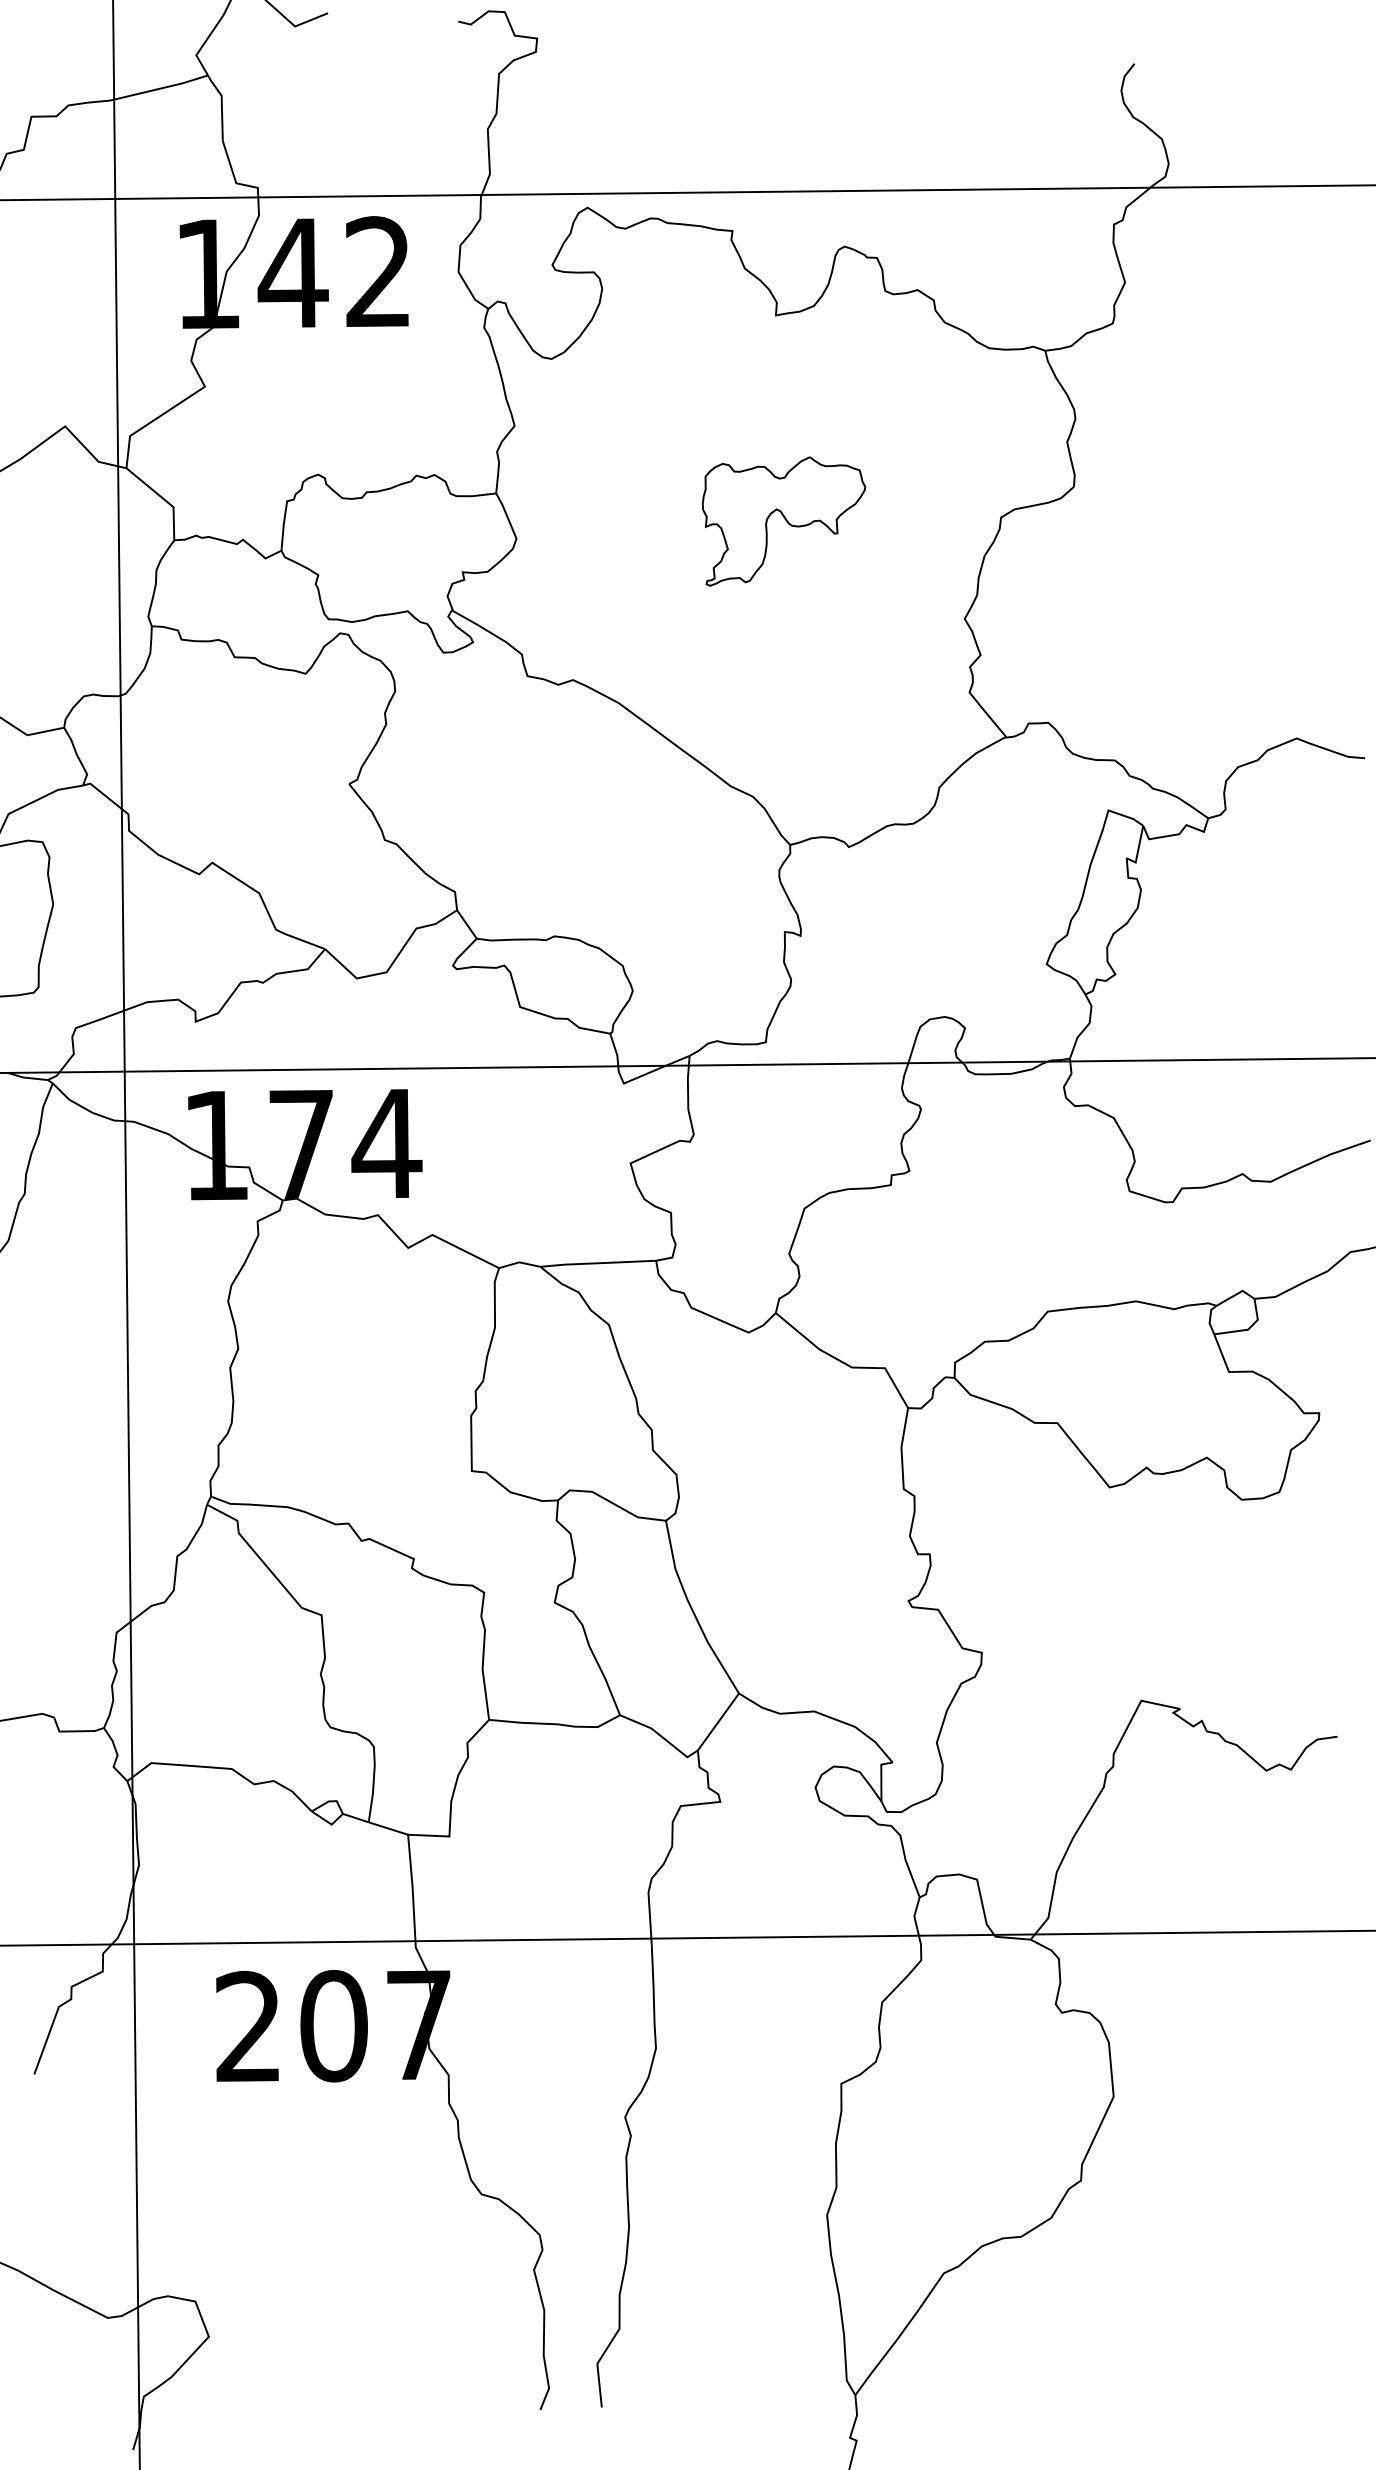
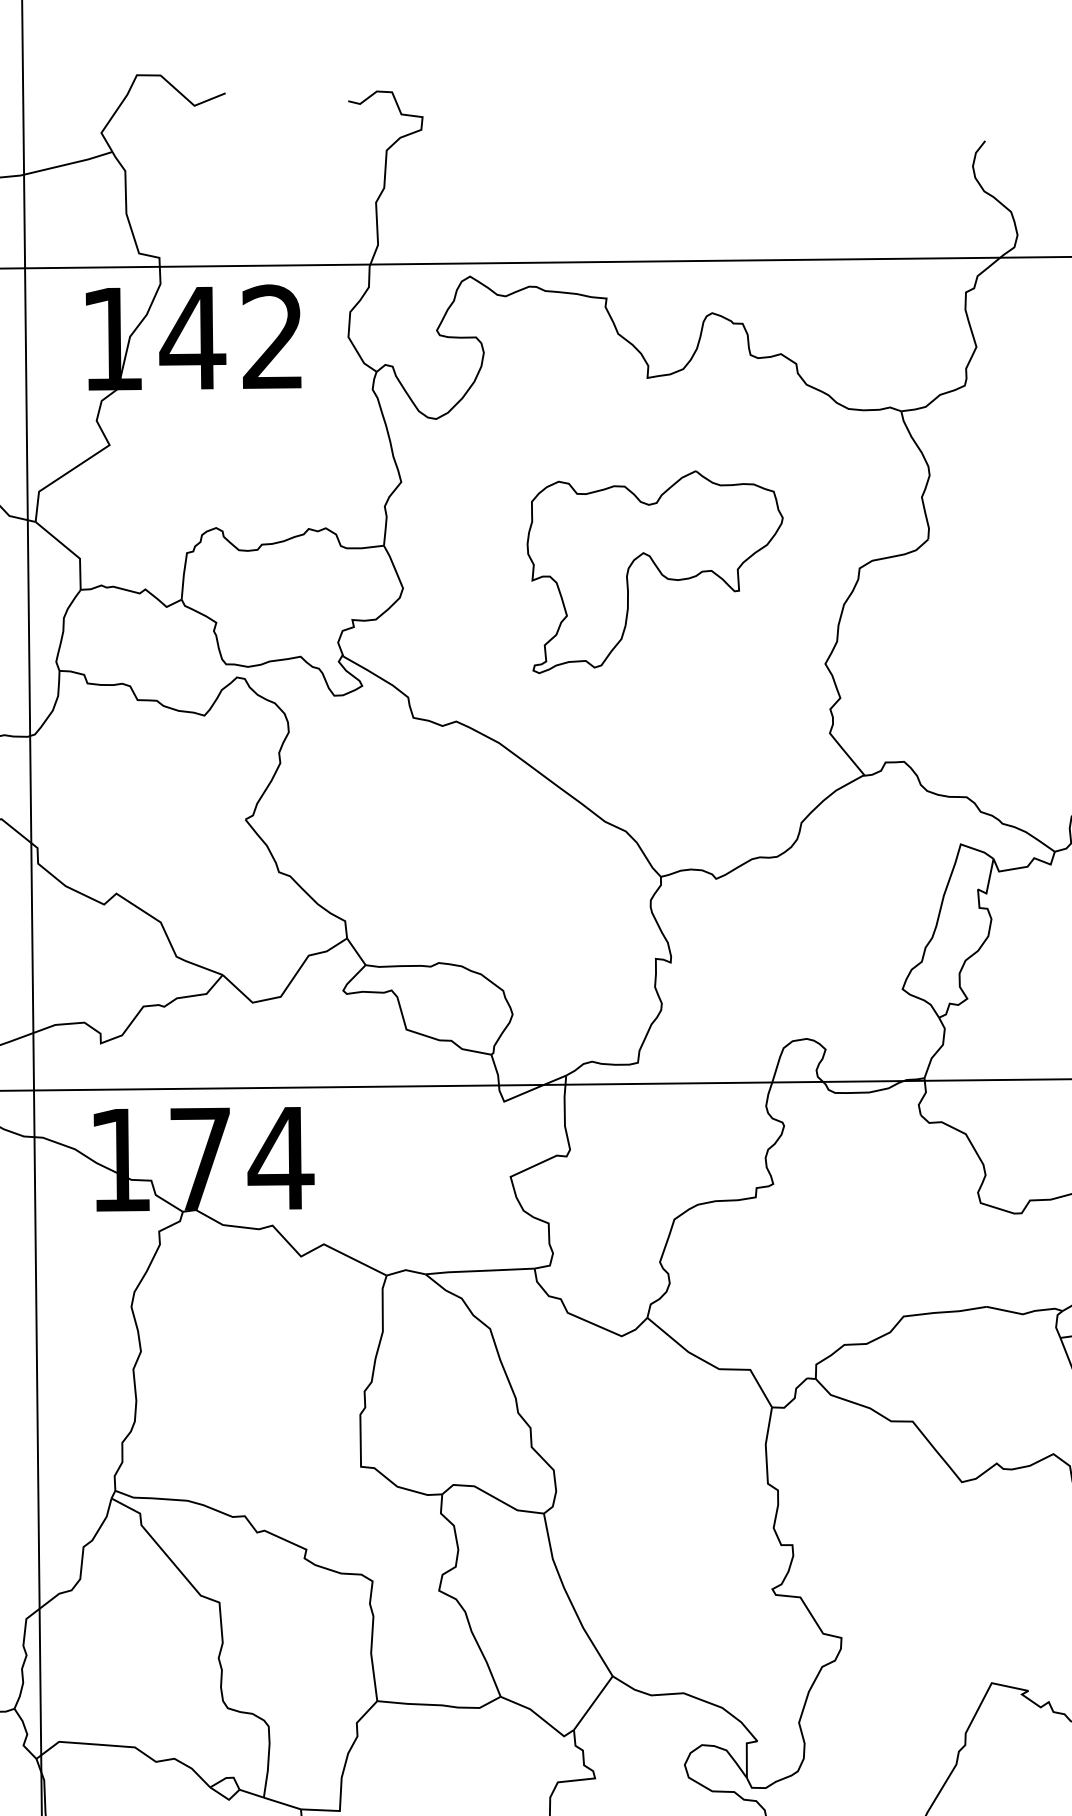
part: (783, 521) -> (654, 572), size x1.67

